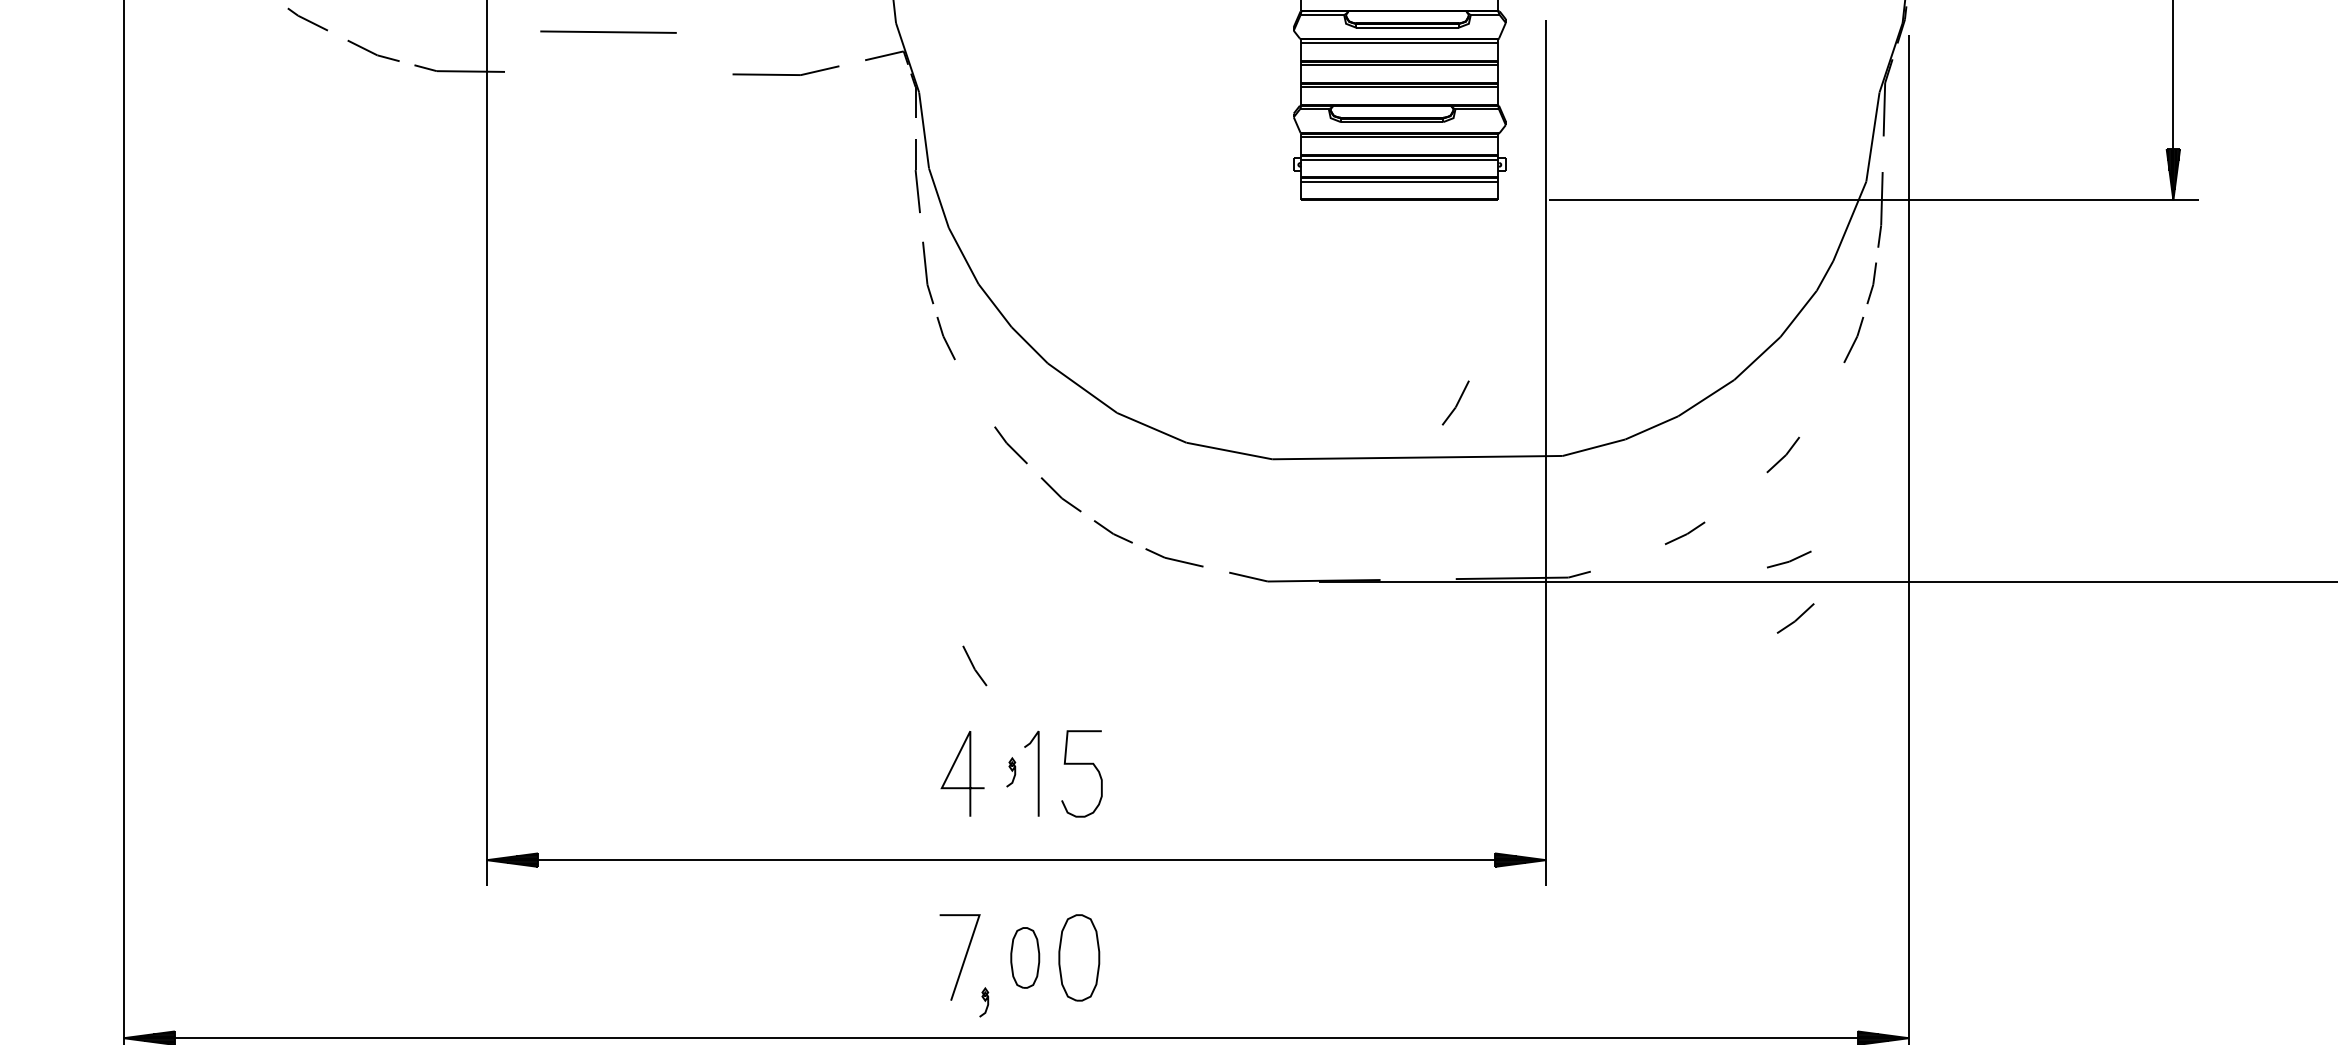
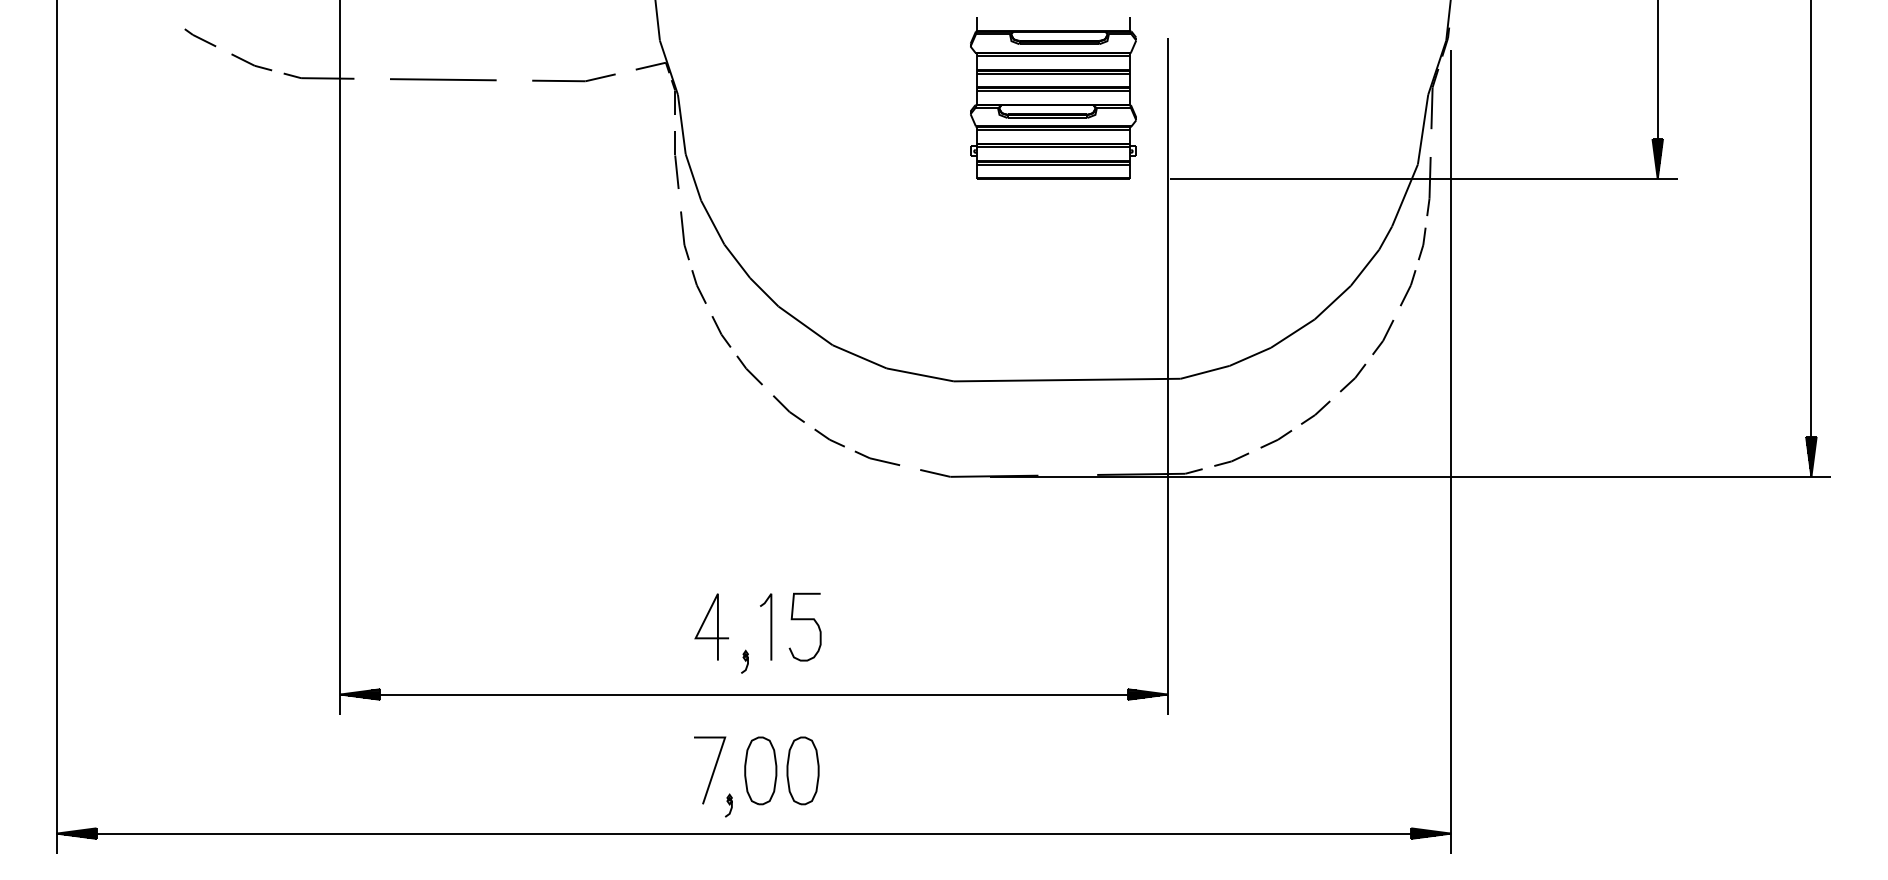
line: (608, 31) -> (443, 79), moved
part: (1456, 403) -> (1383, 337), moved
part: (1789, 559) -> (1231, 459), moved
part: (1795, 618) -> (1315, 412), moved
part: (974, 665) -> (721, 331), moved
part: (1010, 771) -> (744, 661), moved
part: (1024, 957) -> (760, 770), size x1.43

